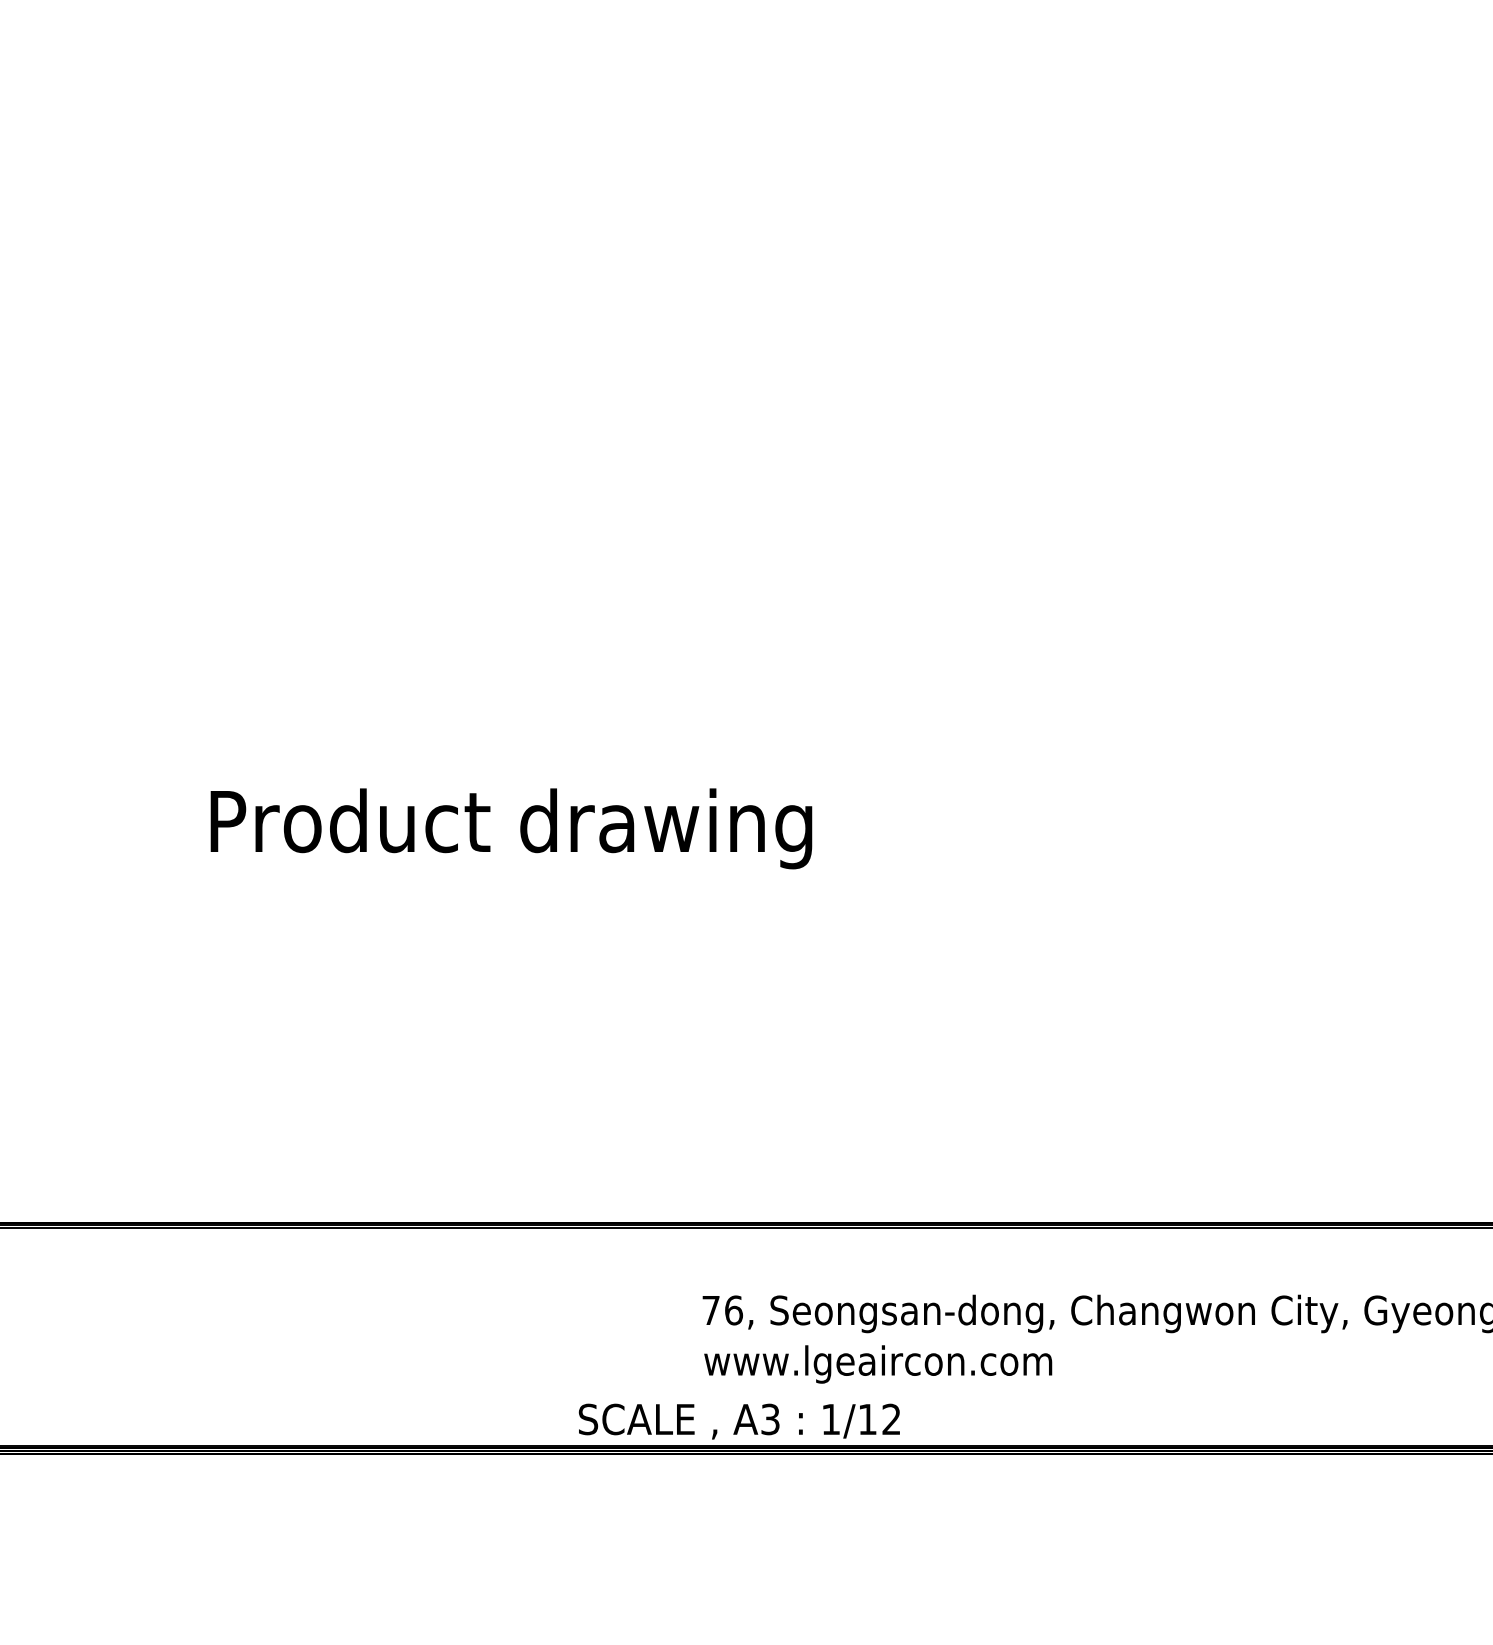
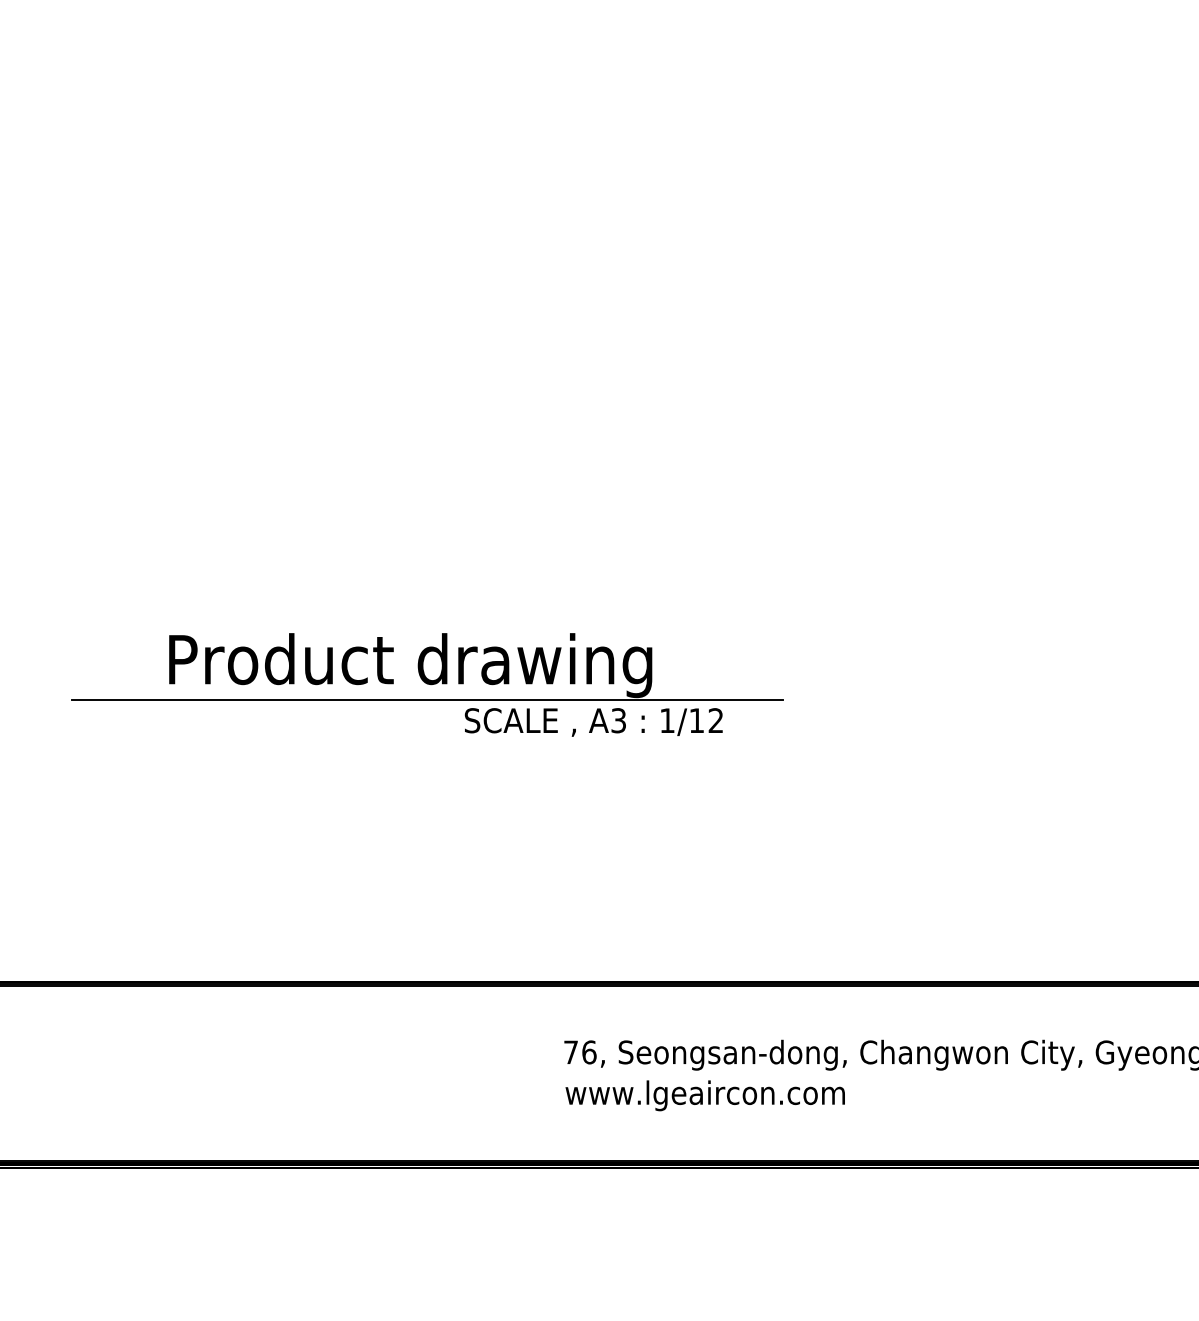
line: (532, 871) -> (427, 699), added
text: (738, 1421) -> (593, 722), moved

